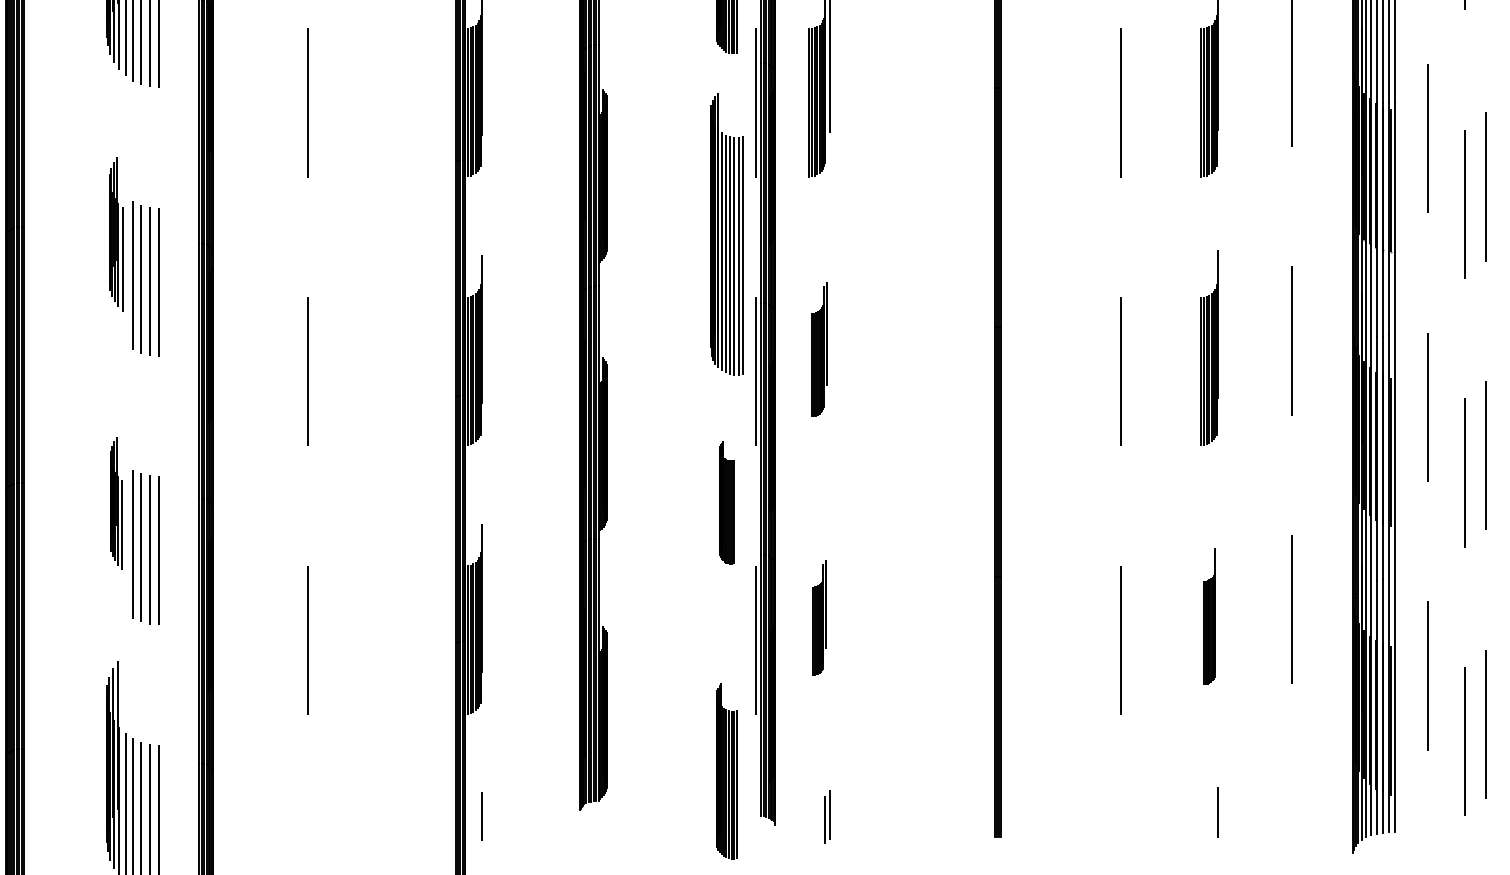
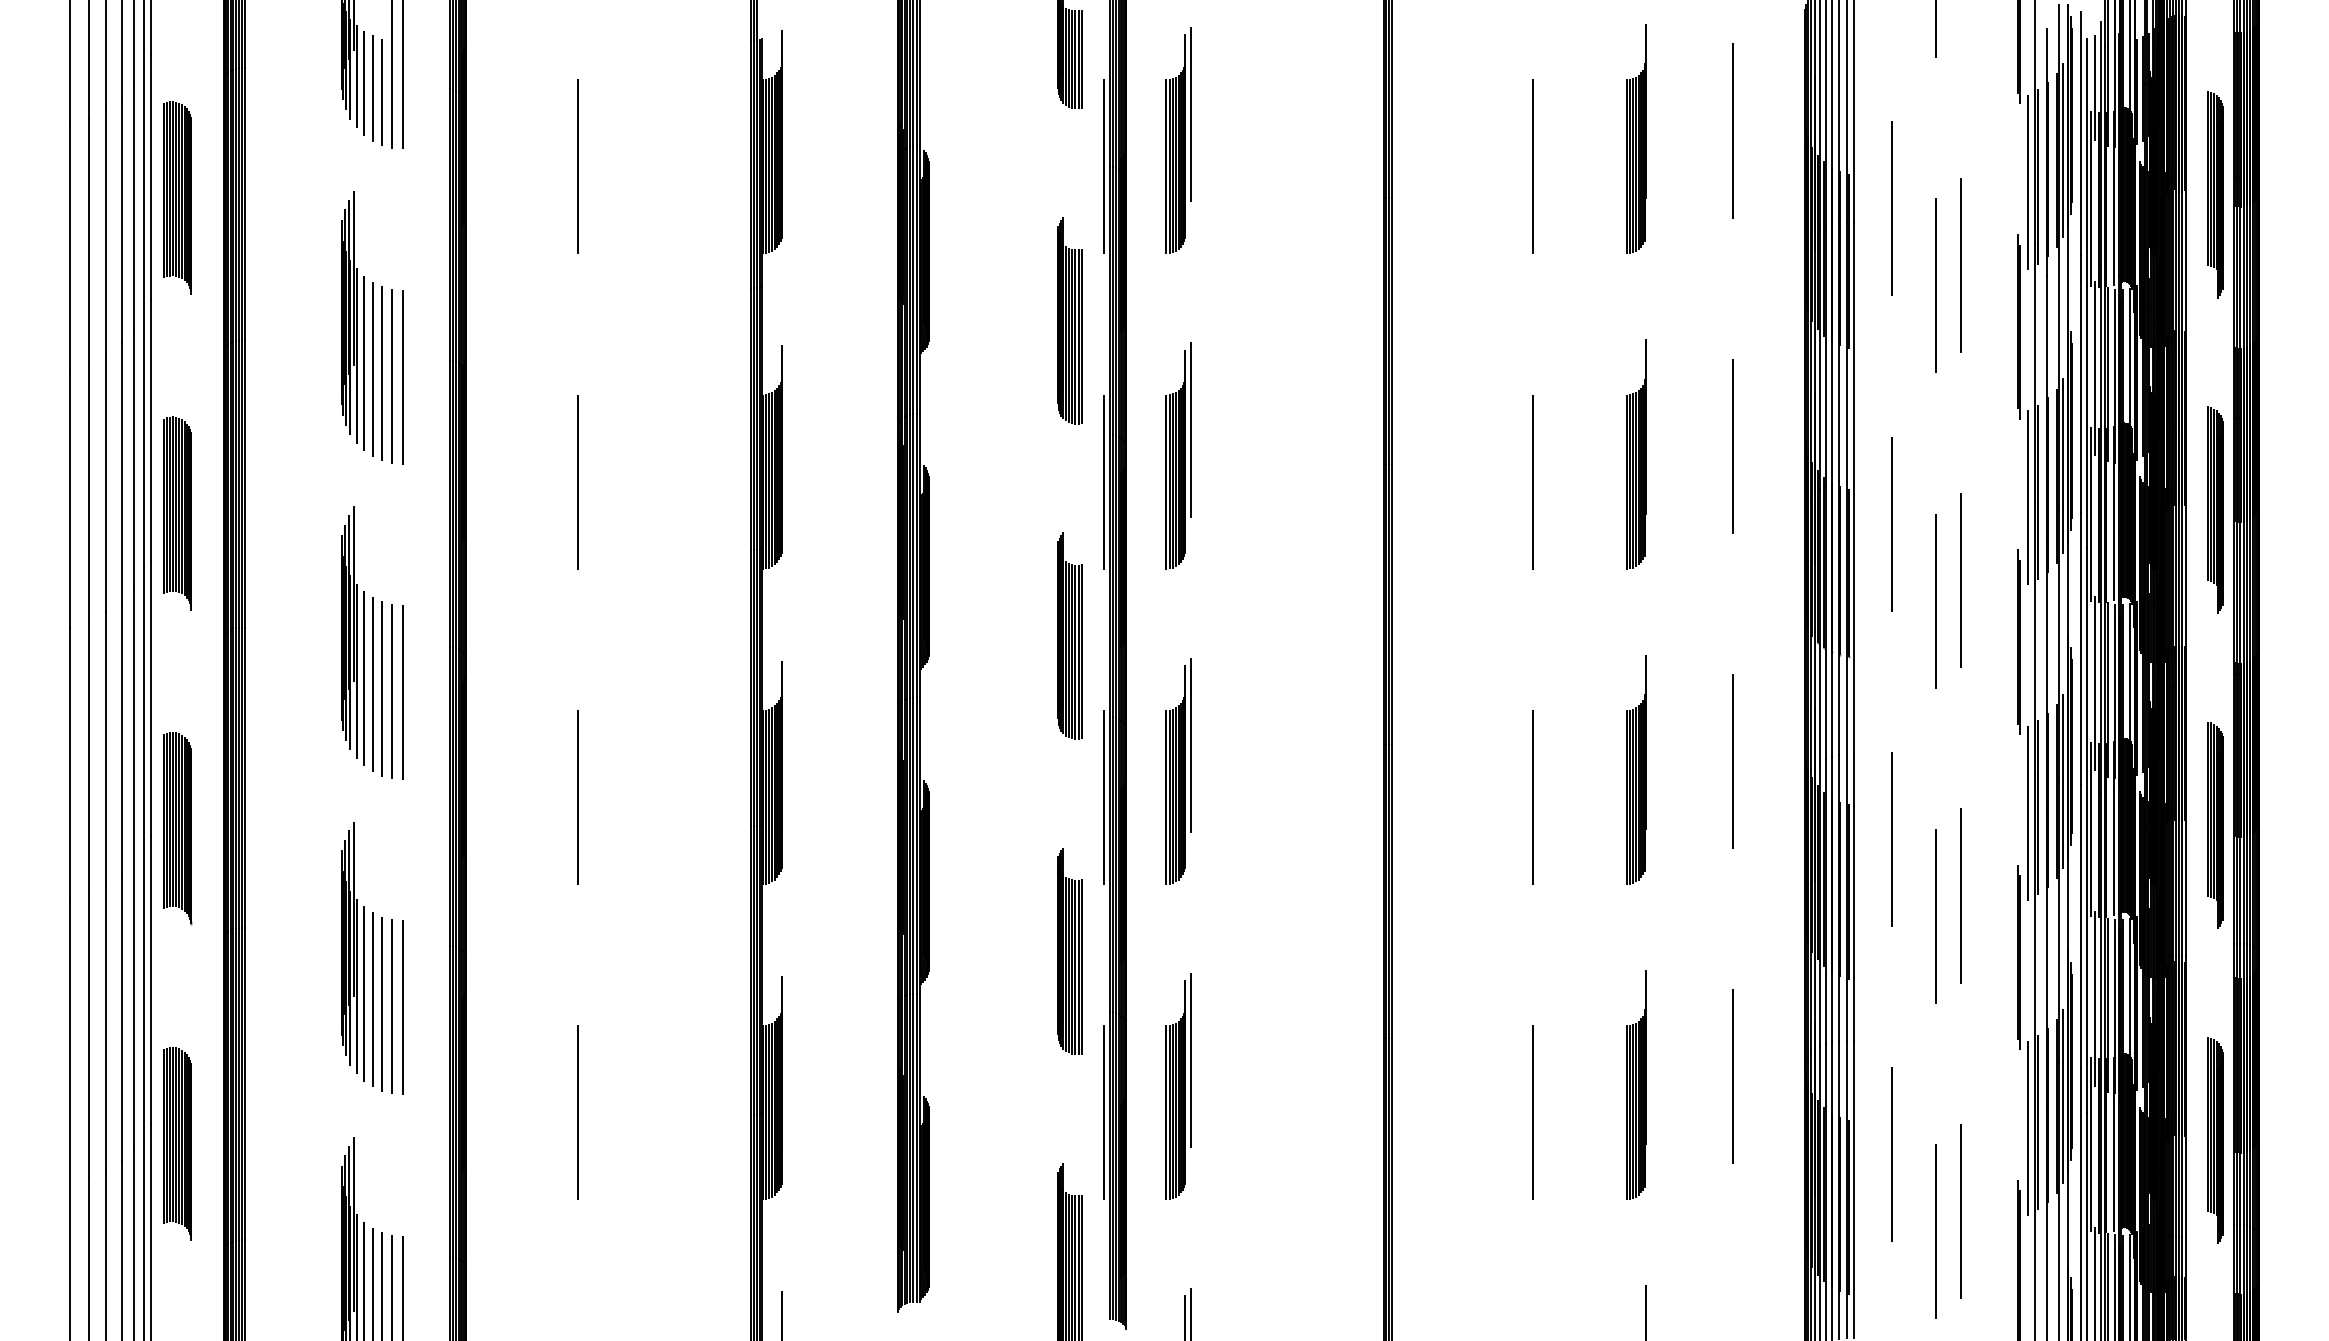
part: (115, 233) -> (352, 635), size x1.43
part: (726, 233) -> (1069, 635), size x0.62
part: (819, 349) -> (1178, 771), size x1.43
part: (115, 502) -> (352, 951), size x1.67
part: (726, 502) -> (1069, 951), size x1.43
part: (1209, 616) -> (1636, 1084), size x1.43
part: (819, 617) -> (1178, 1086), size x1.67

